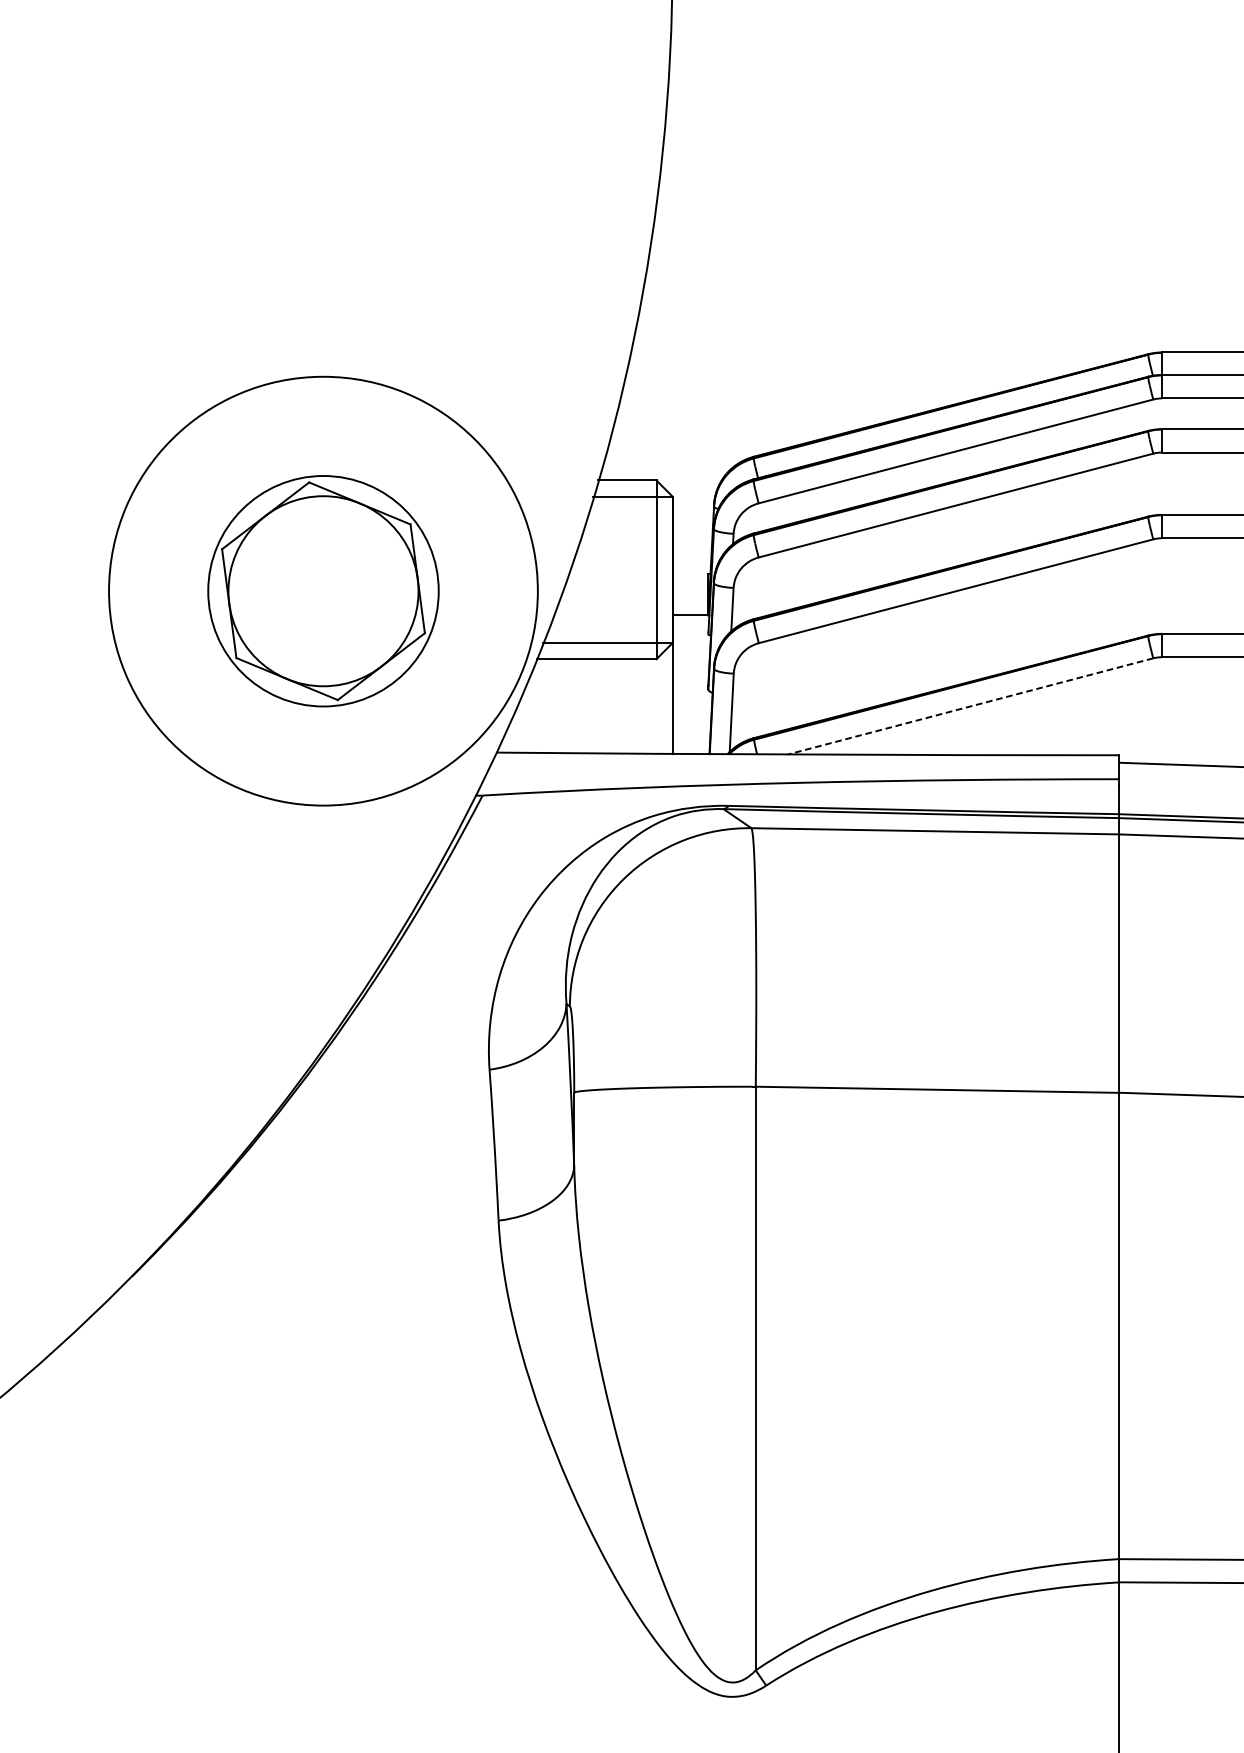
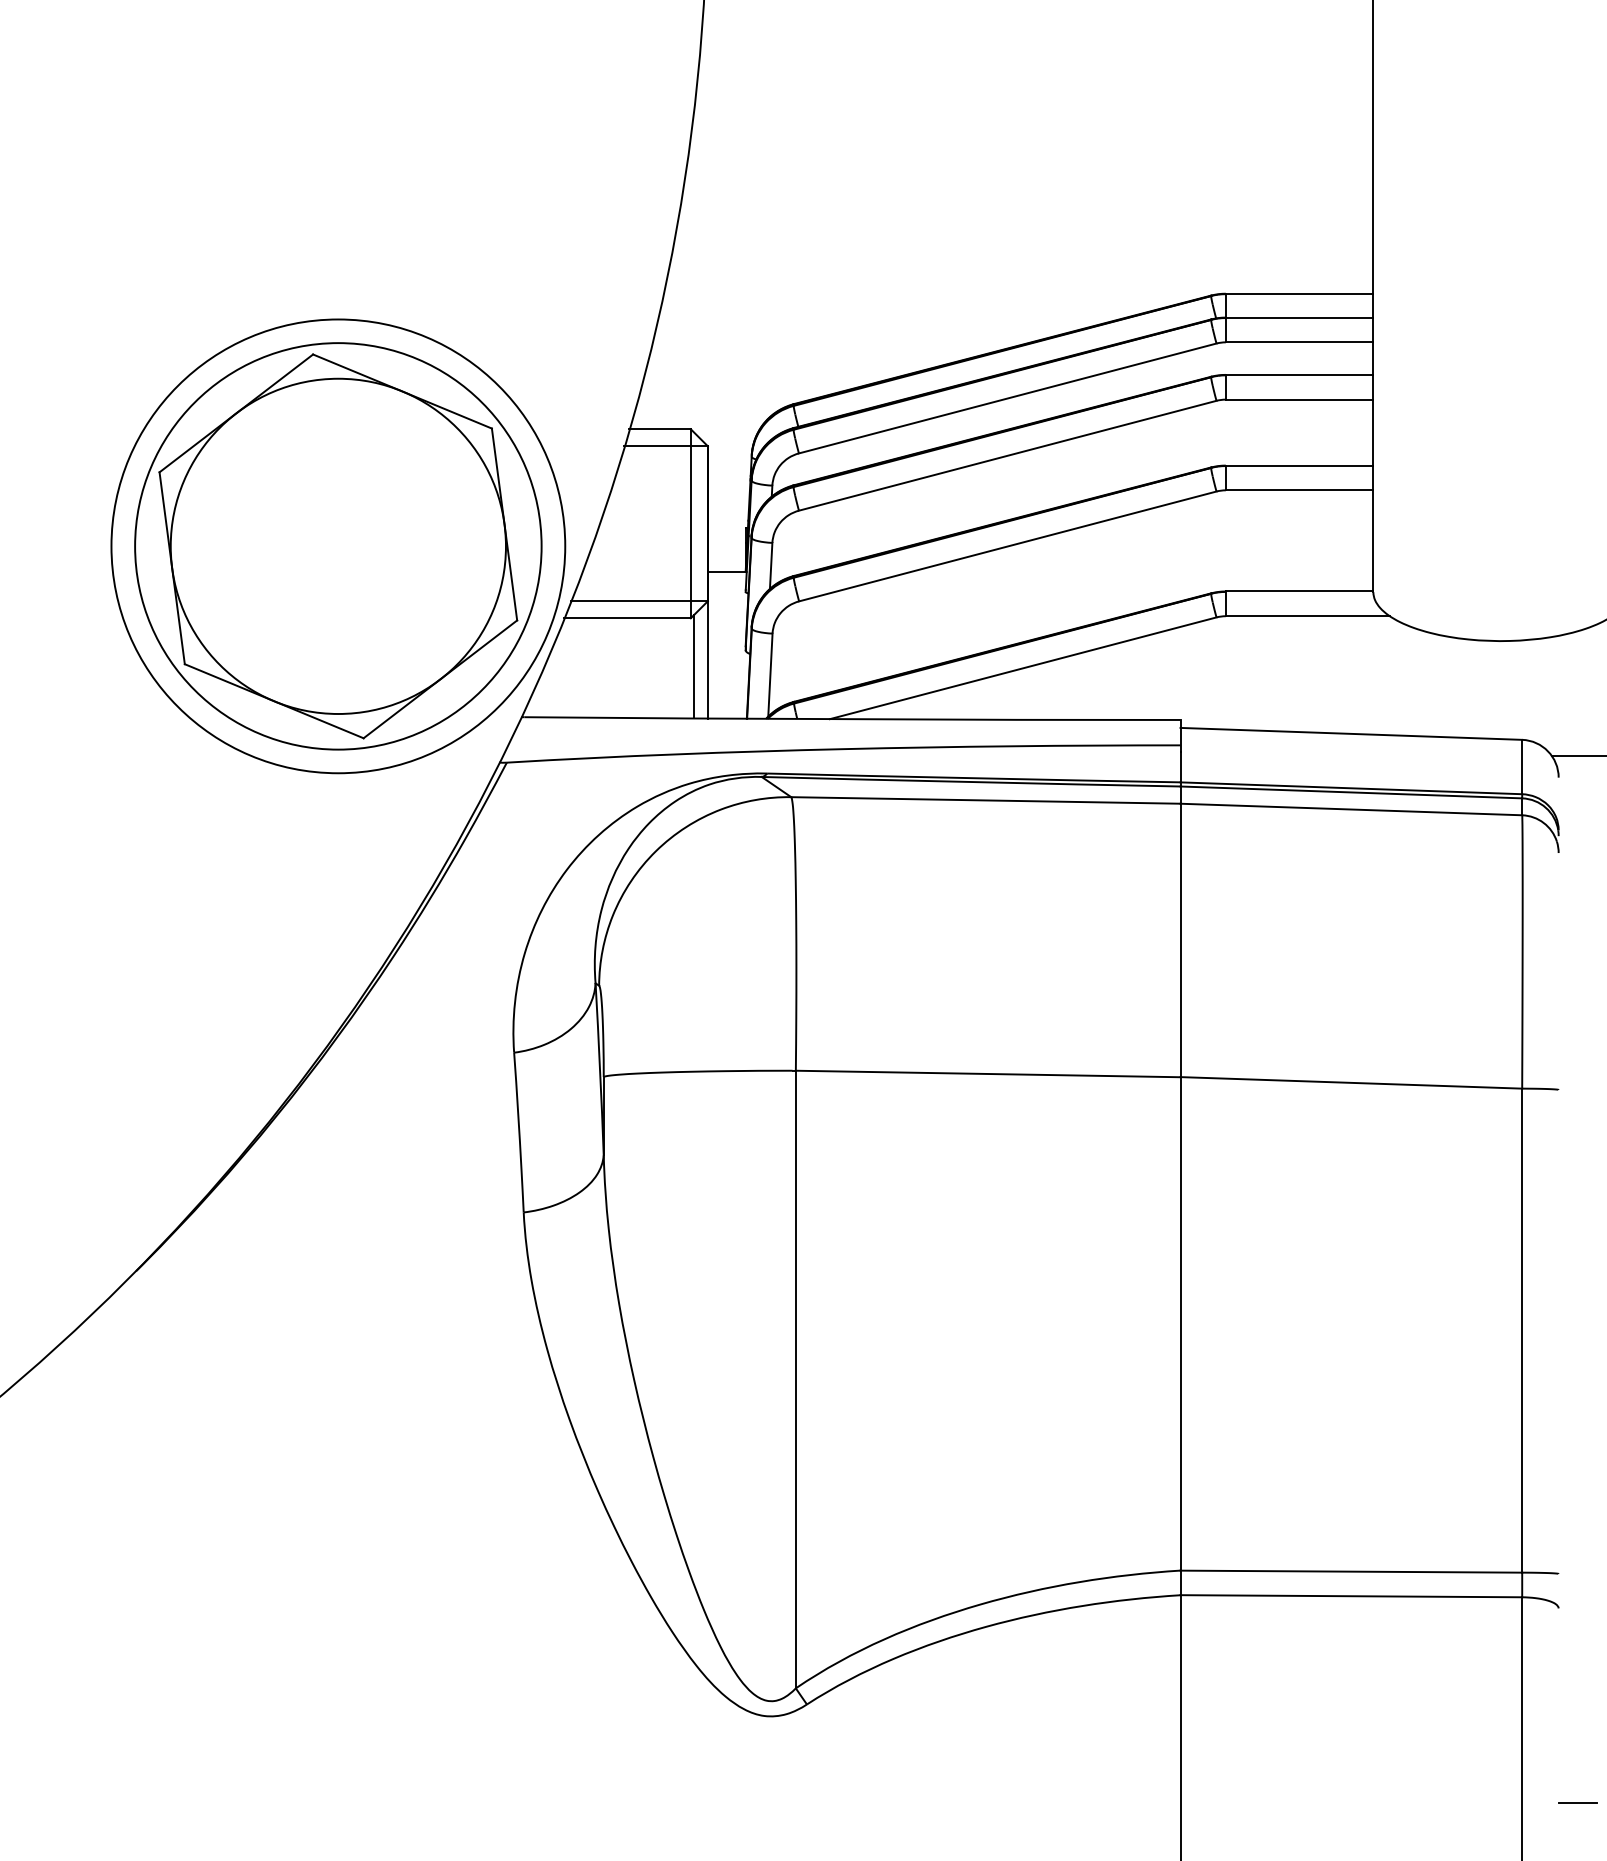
part: (323, 591) -> (338, 546), size x1.67
line: (659, 704) -> (693, 666), added
line: (970, 706) -> (1023, 668), dashed -> solid

